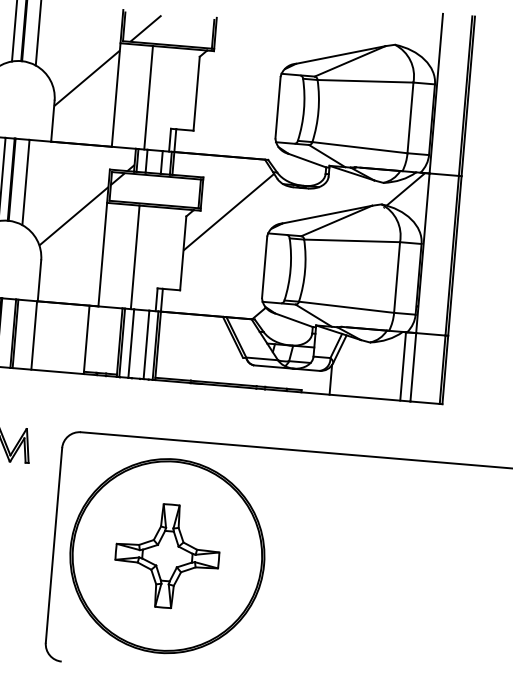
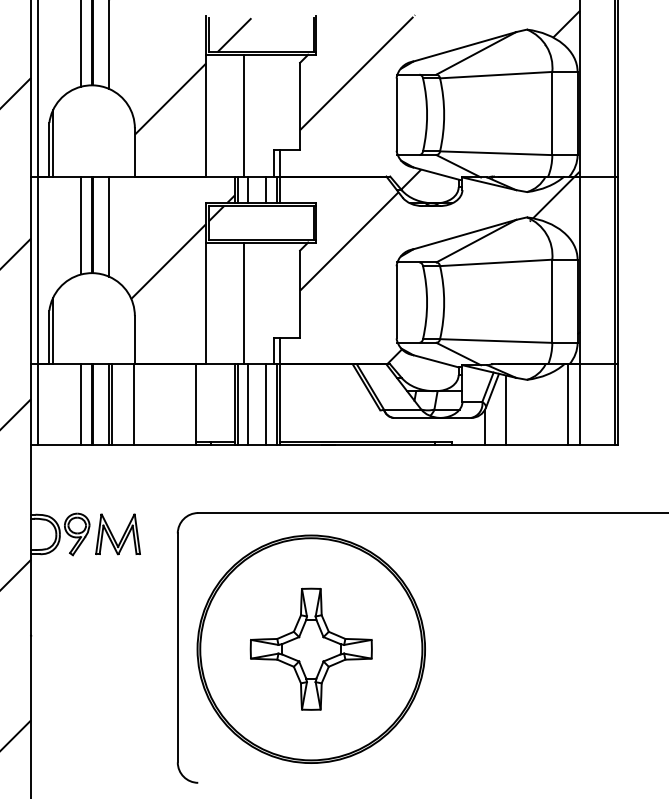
hatch: (307, 97) -> (429, 99), added
line: (350, 366) -> (506, 409), added

